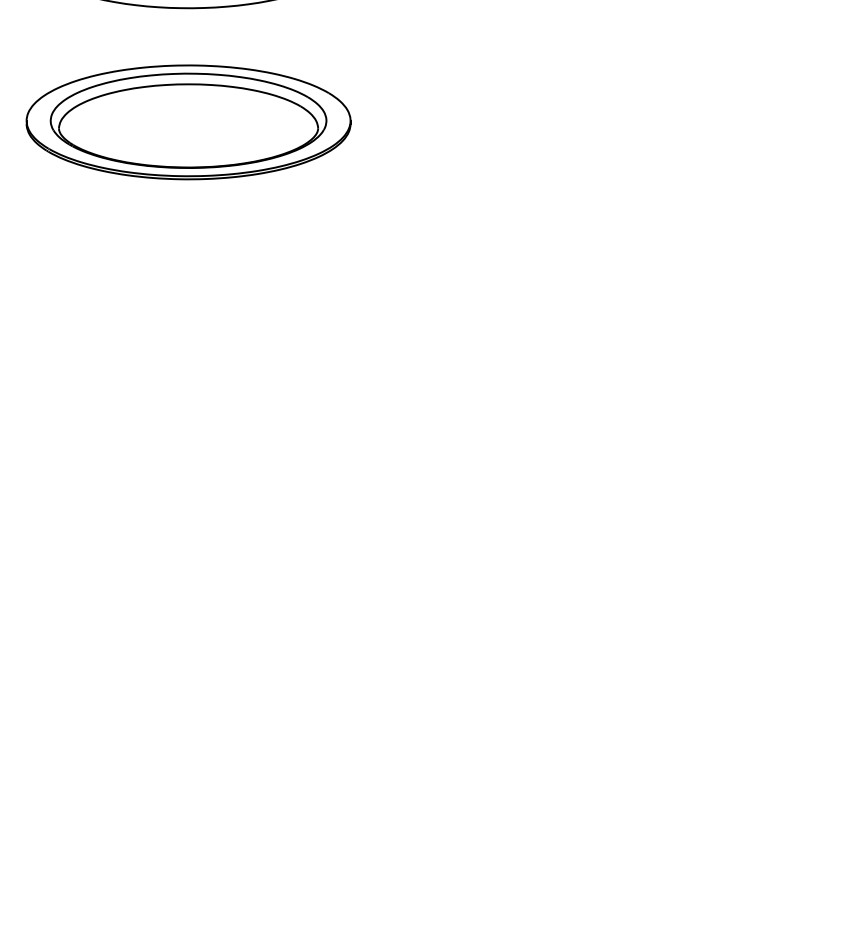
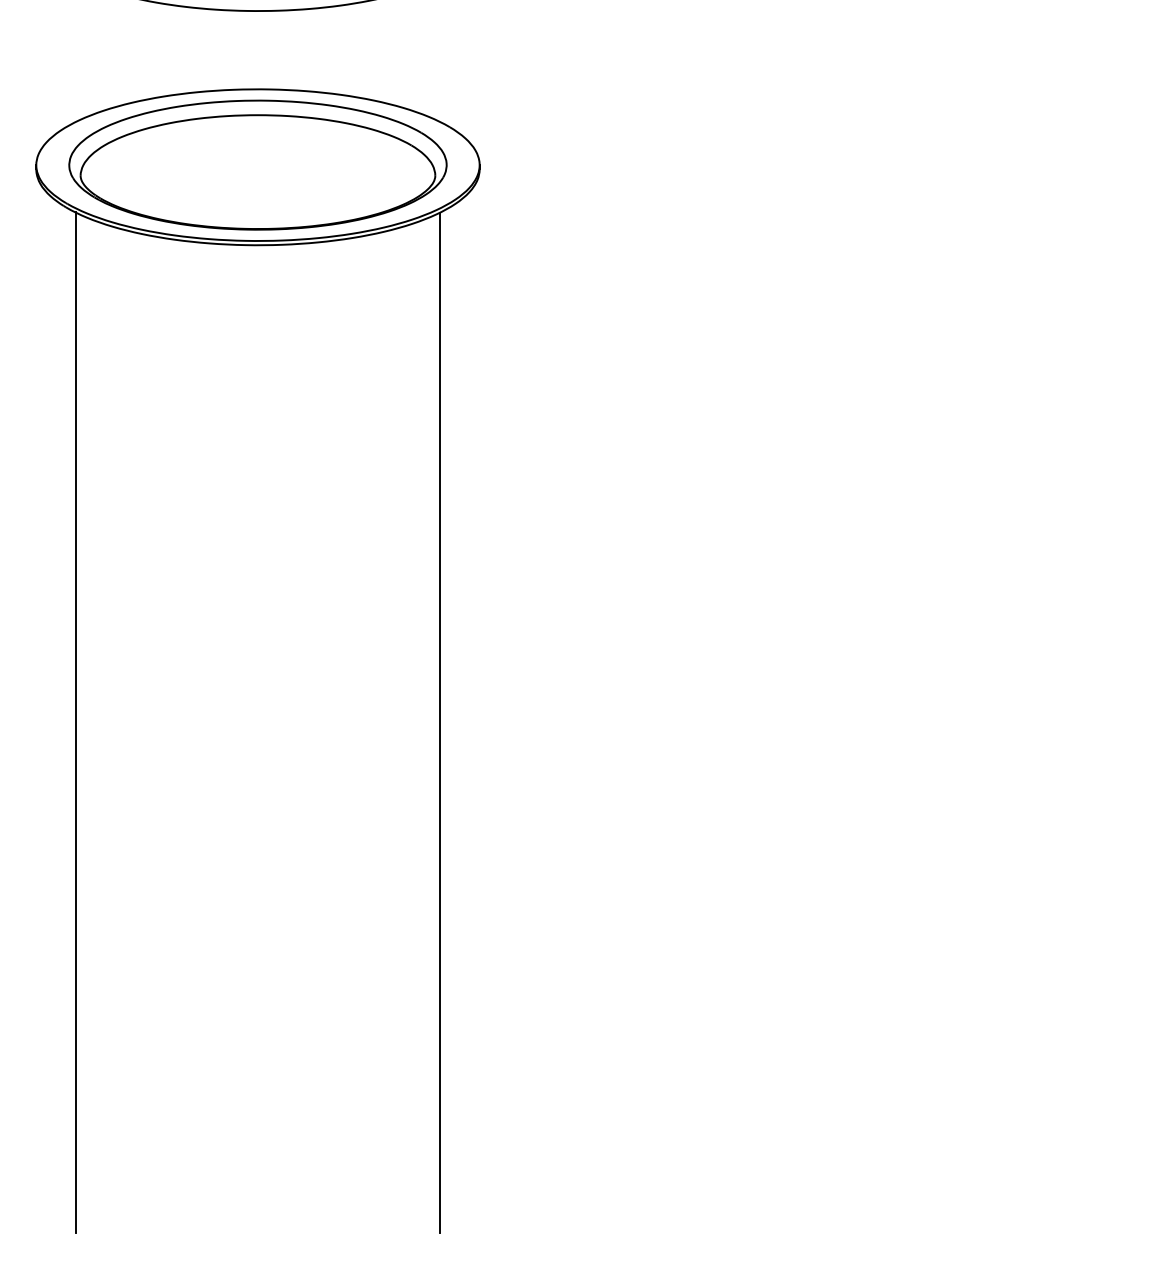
line: (55, 528) -> (75, 723), added
line: (321, 528) -> (439, 723), added

